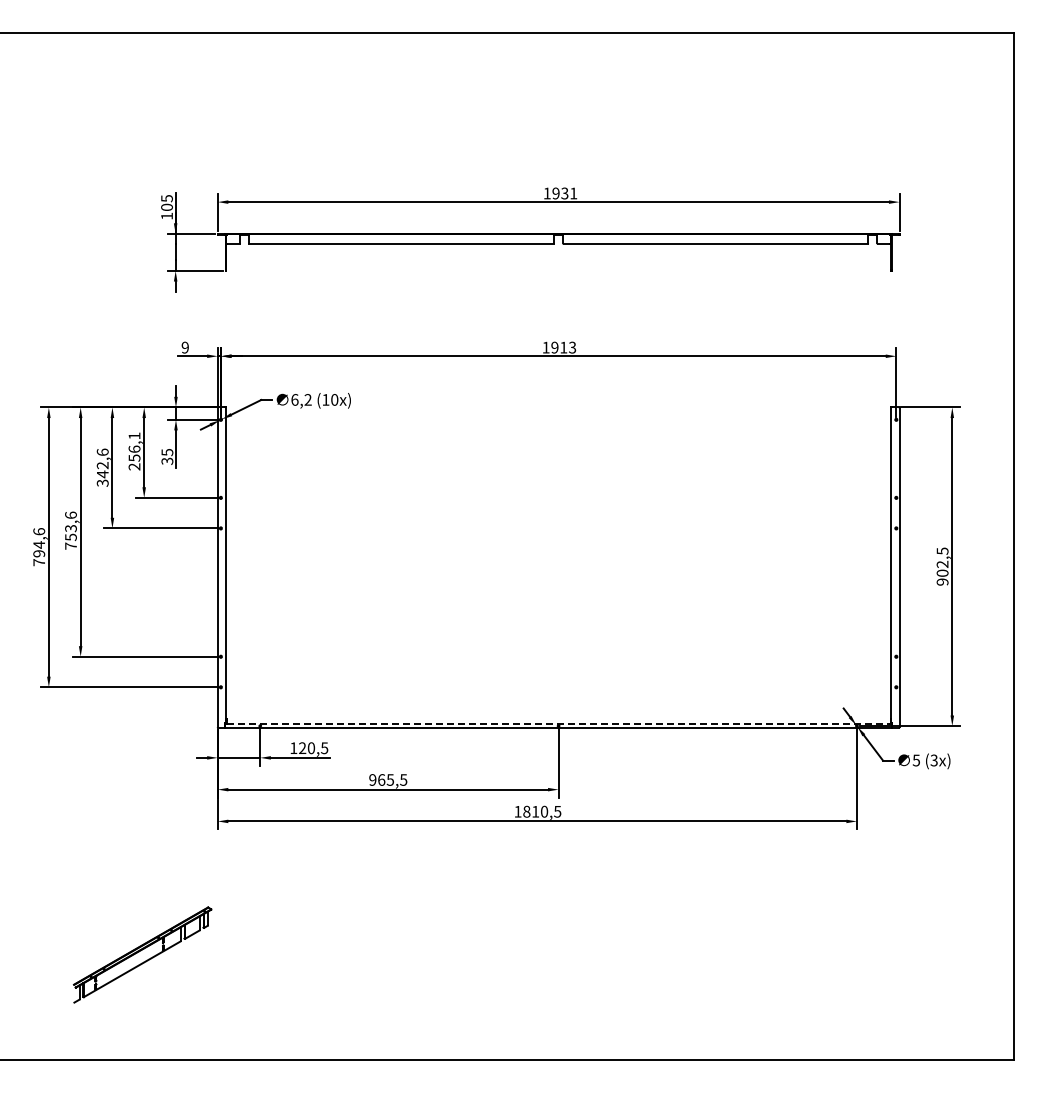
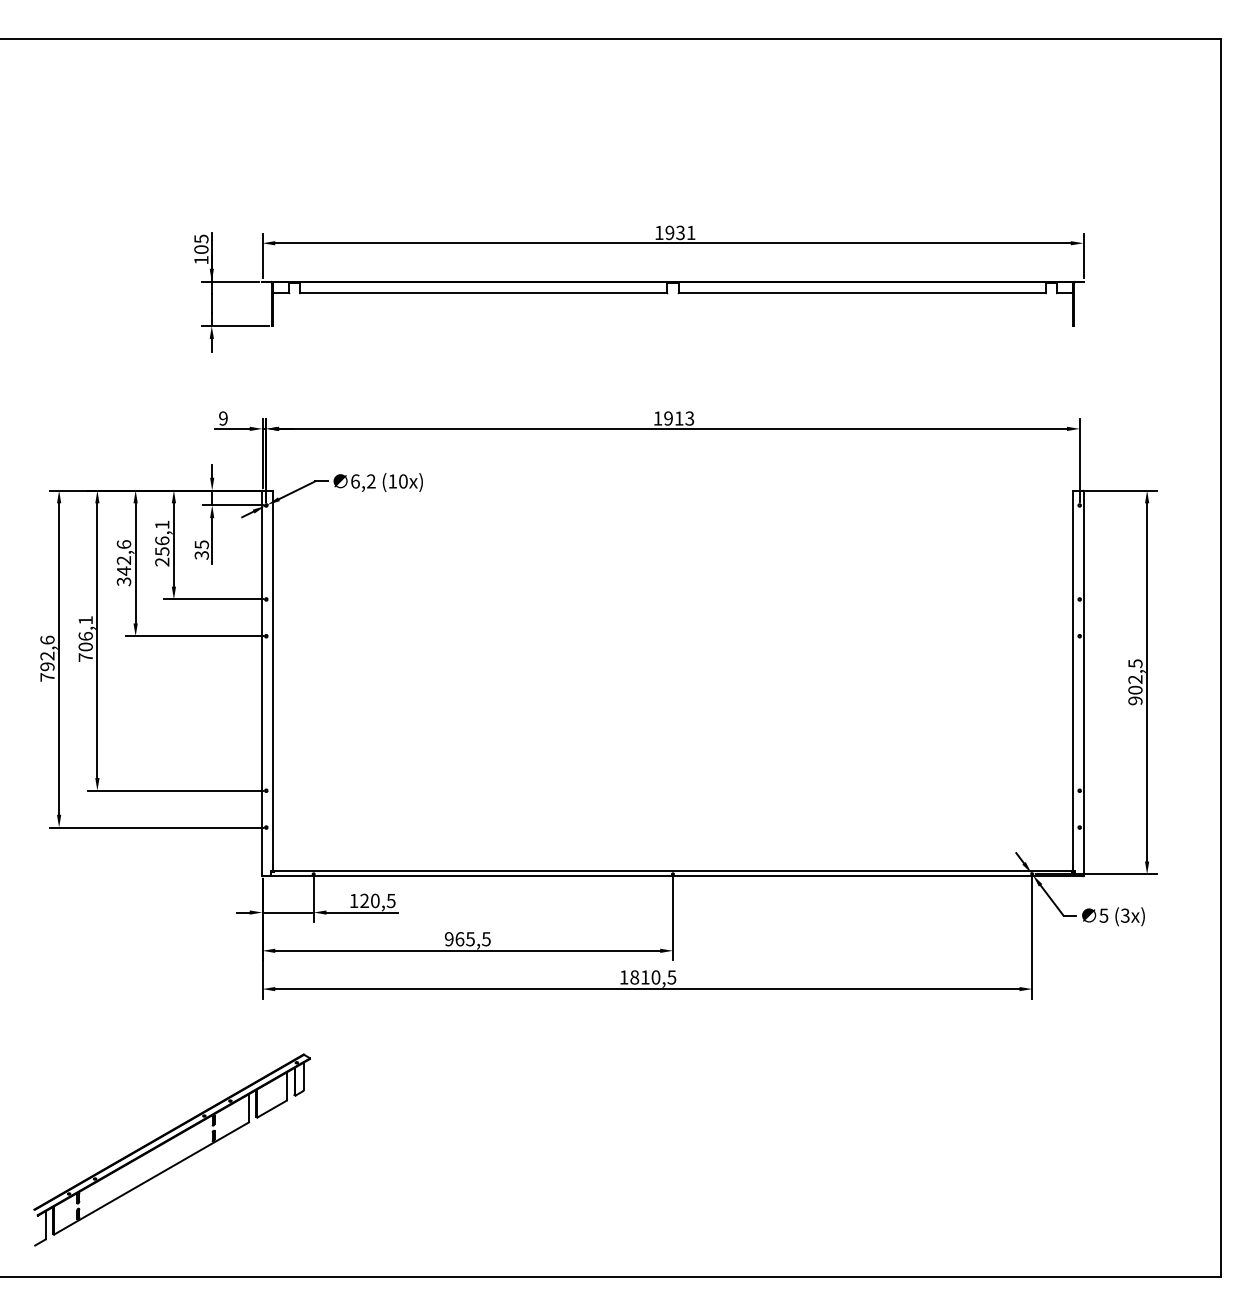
text: (70, 526) -> (85, 633), 753,6 -> 706,1
text: (38, 544) -> (46, 655), 794,6 -> 792,6
line: (558, 723) -> (672, 871), dashed -> solid
part: (142, 954) -> (171, 1149), size x1.67

